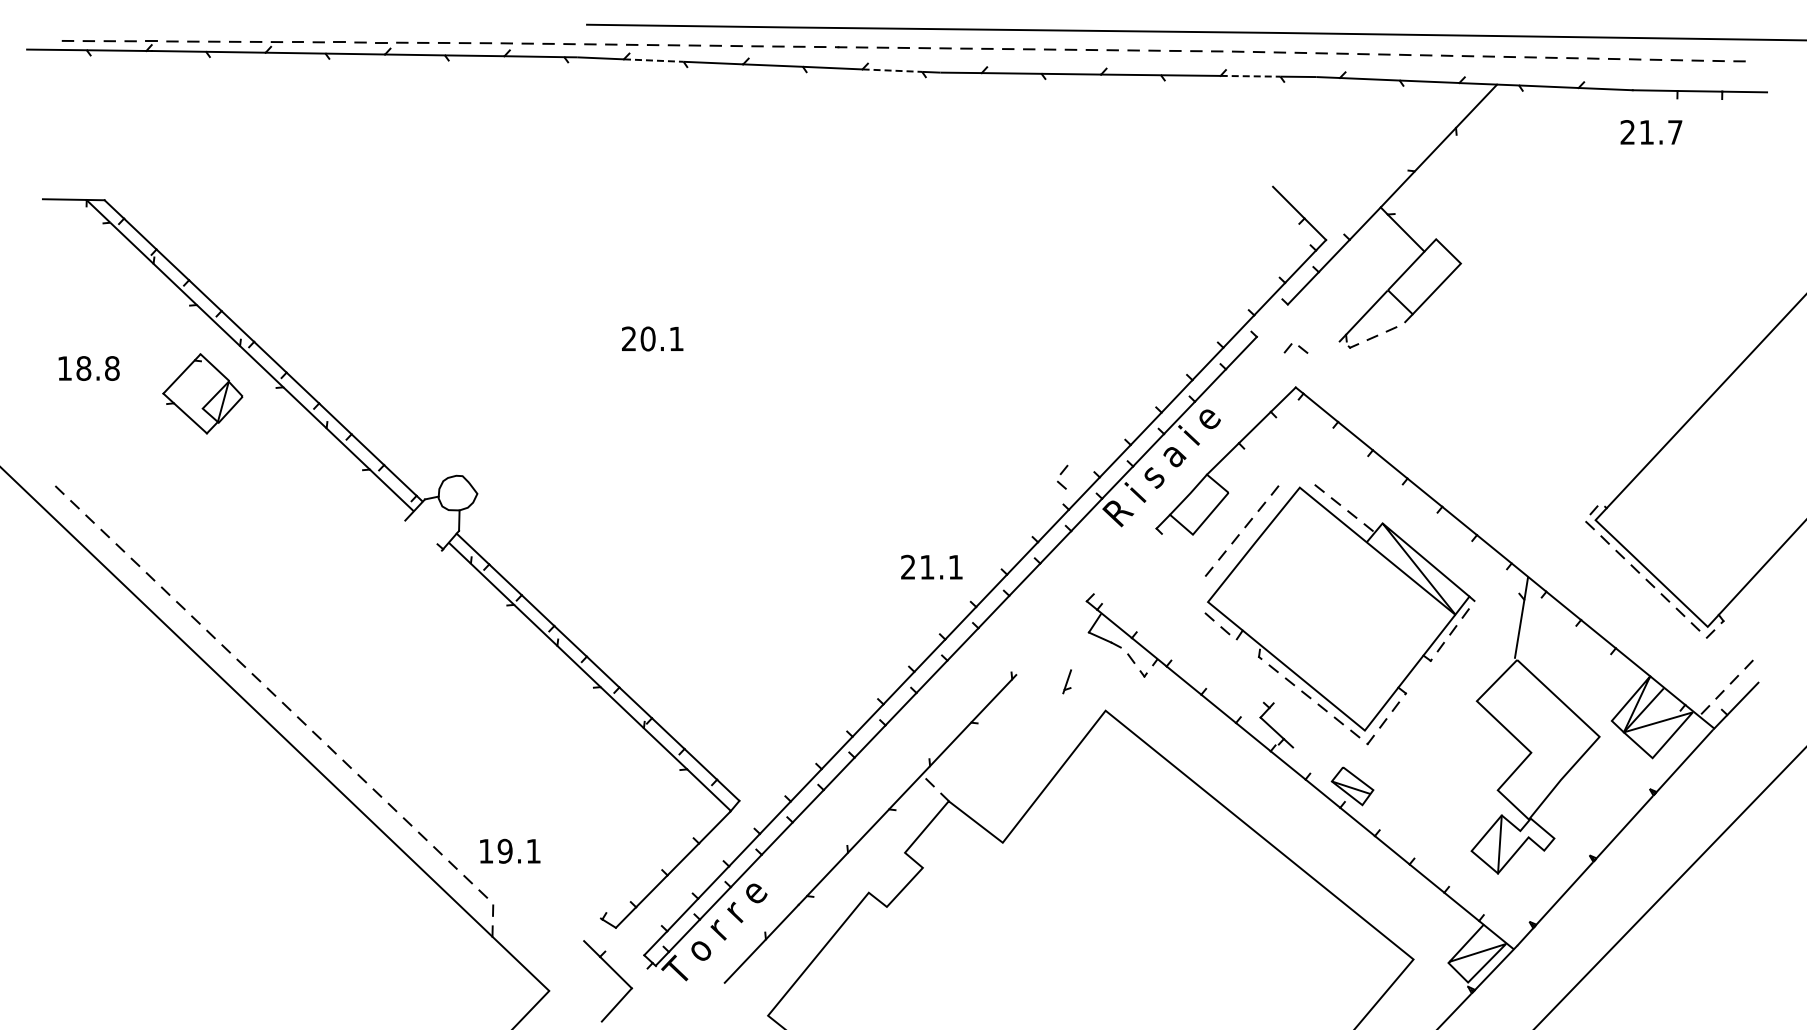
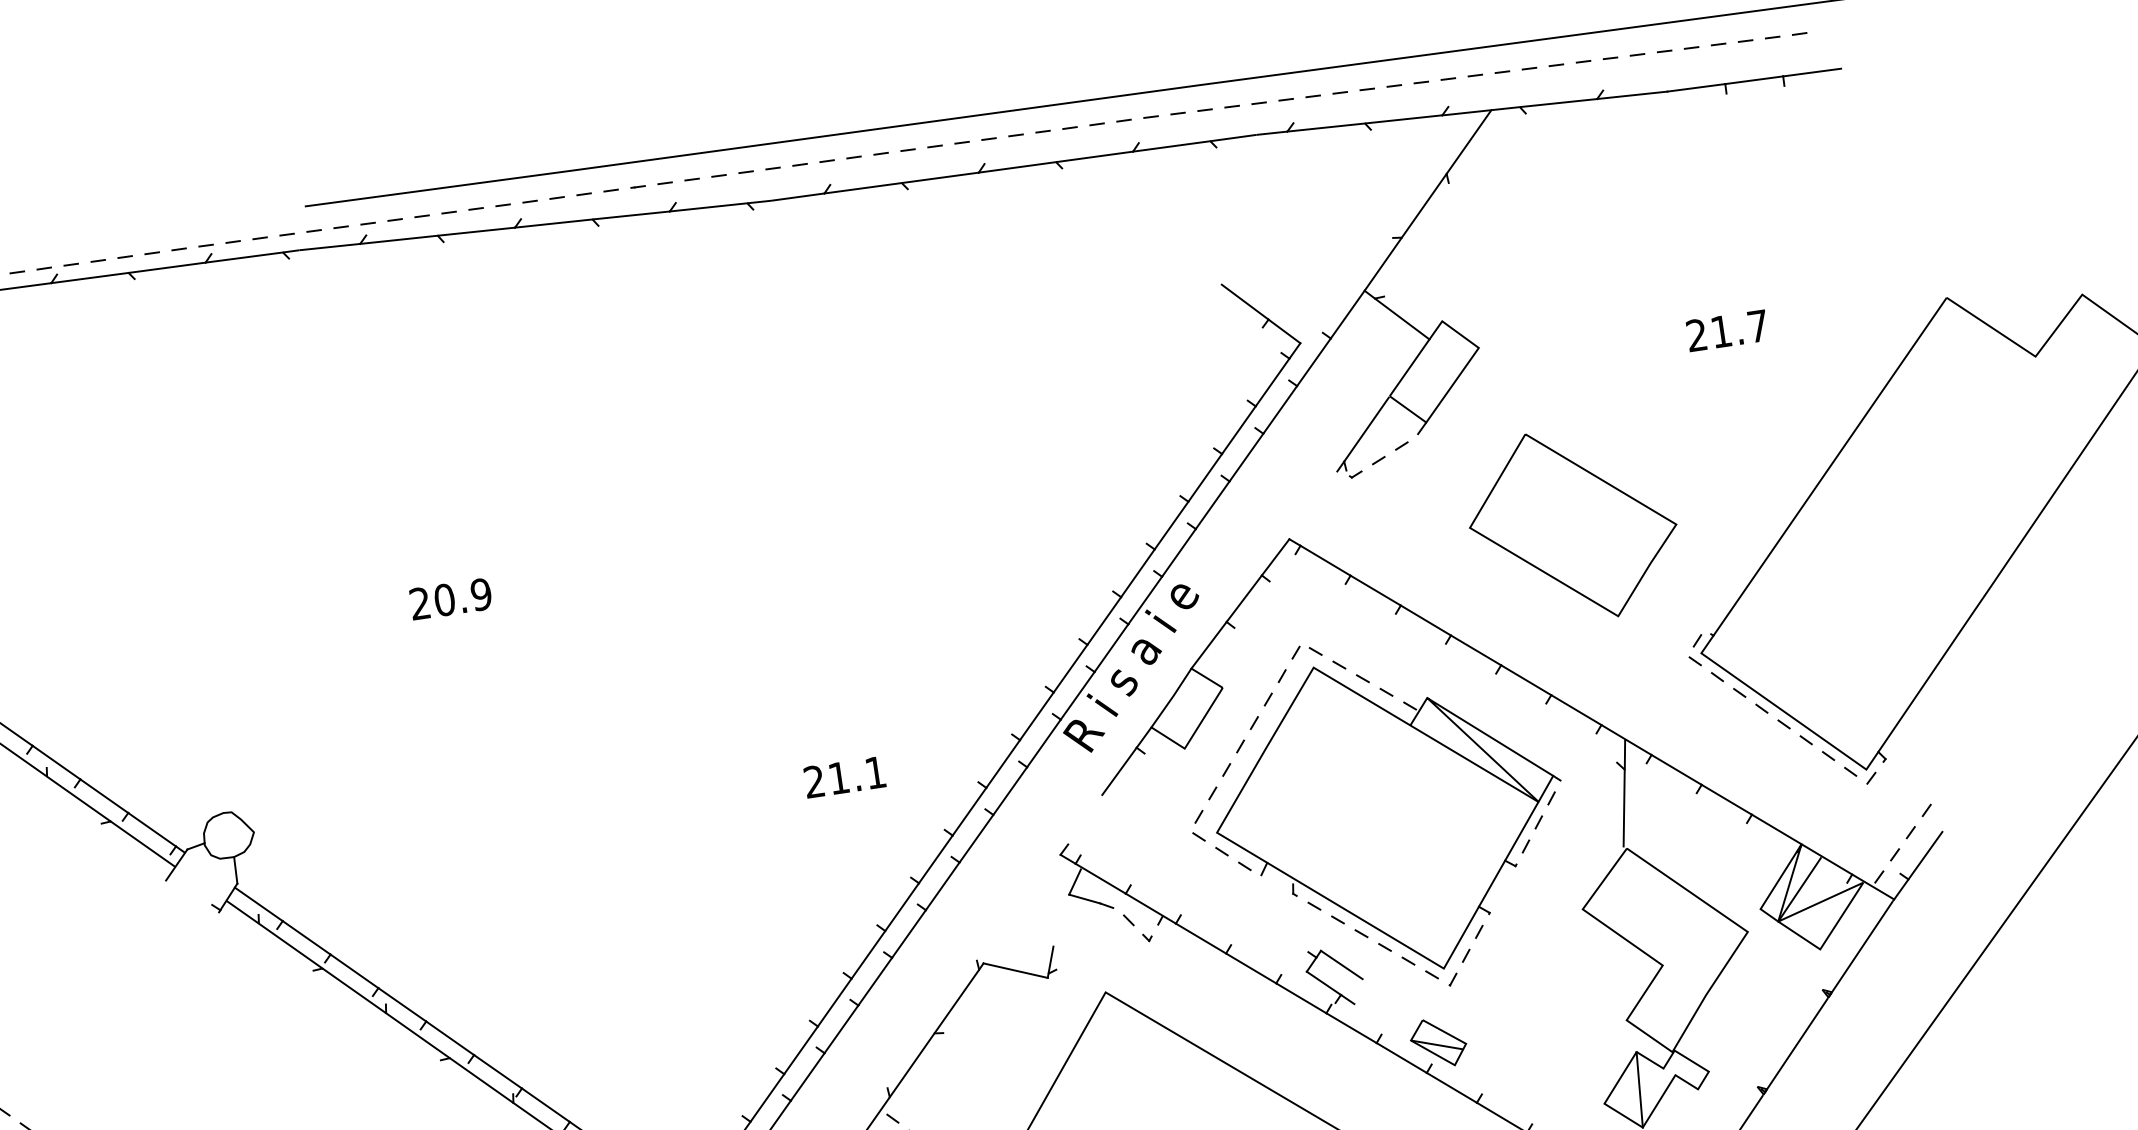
line: (653, 60) -> (398, 239), dashed -> solid
line: (892, 70) -> (708, 207), dashed -> solid
line: (1250, 76) -> (1171, 146), dashed -> solid
text: (1651, 132) -> (1727, 330), moved
line: (1271, 320) -> (1245, 457), added
text: (676, 338) -> (481, 593), 20.1 -> 20.9
part: (1295, 348) -> (1305, 651), moved
part: (1512, 408) -> (1572, 525), added
part: (1062, 476) -> (1198, 825), moved
line: (1140, 544) -> (1118, 771), added
text: (931, 566) -> (844, 776), moved
line: (1039, 684) -> (1015, 971), added
line: (1287, 716) -> (1341, 965), added

